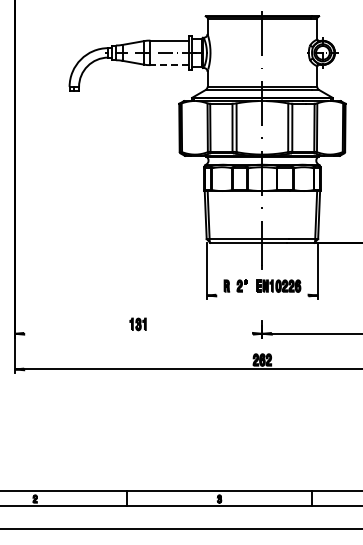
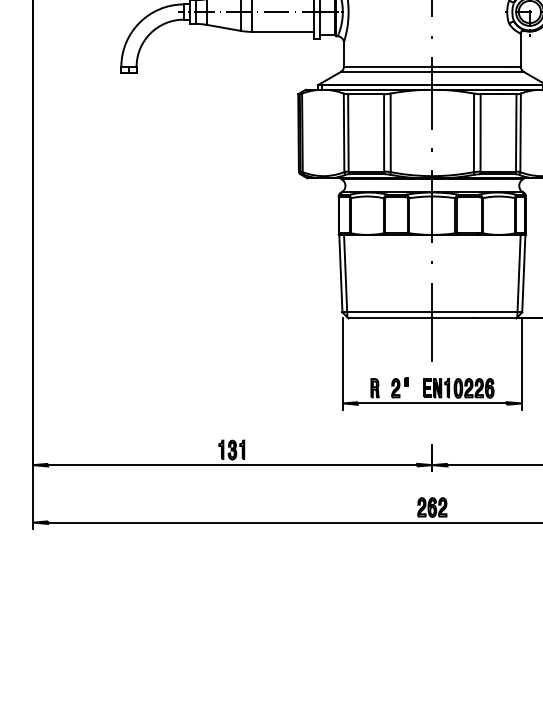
line: (169, 65) -> (282, 32), dashed -> solid
line: (262, 295) -> (432, 403), added
line: (138, 333) -> (232, 464), added

